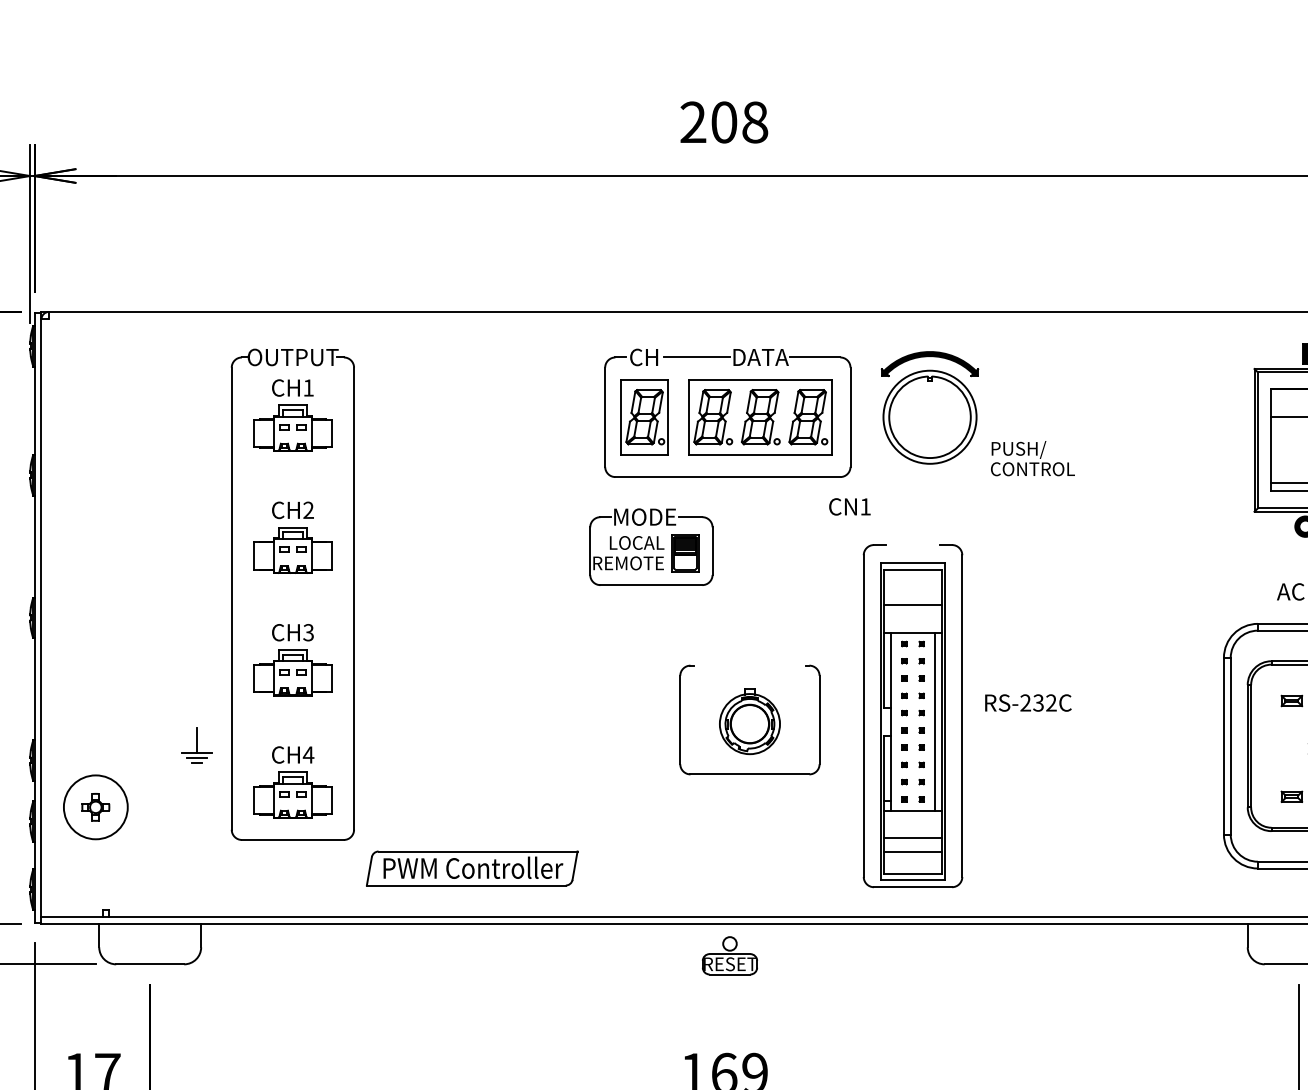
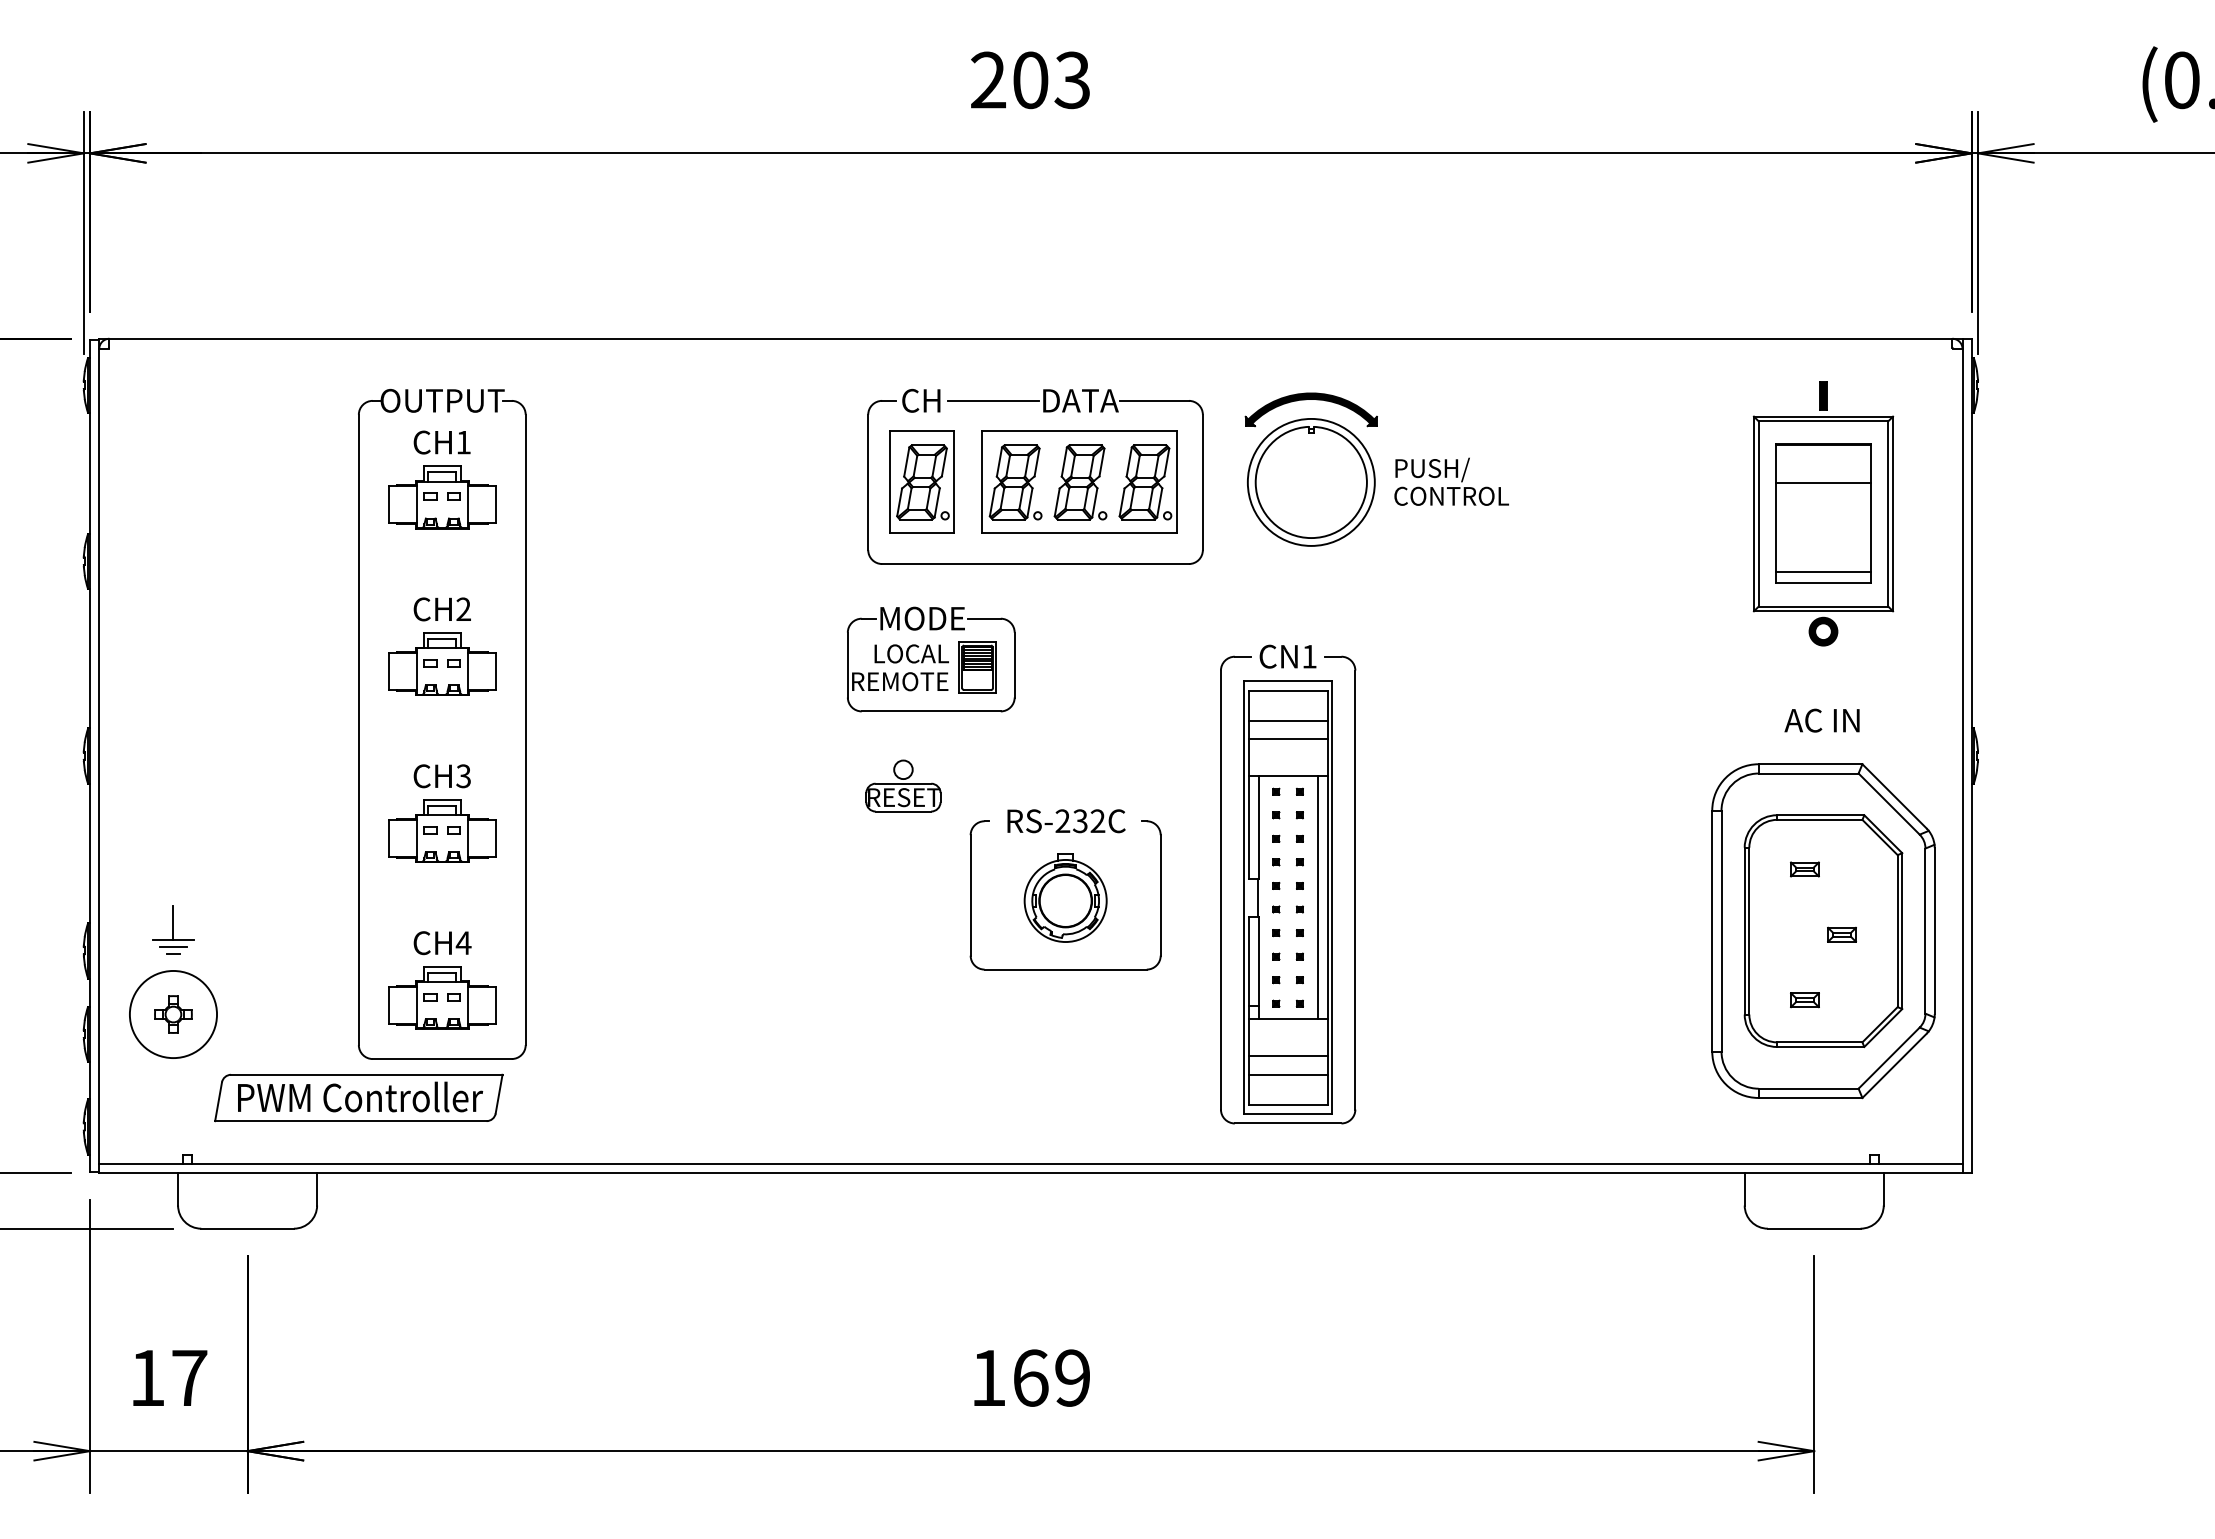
text: (754, 122) -> (1072, 80), 208 -> 203
text: (1032, 458) -> (1451, 481), moved
text: (849, 506) -> (1287, 656), moved
line: (912, 591) -> (1287, 720), added
text: (1028, 703) -> (1066, 821), moved
part: (197, 745) -> (173, 929), moved
part: (471, 868) -> (358, 1097), moved
part: (730, 955) -> (903, 785), moved

